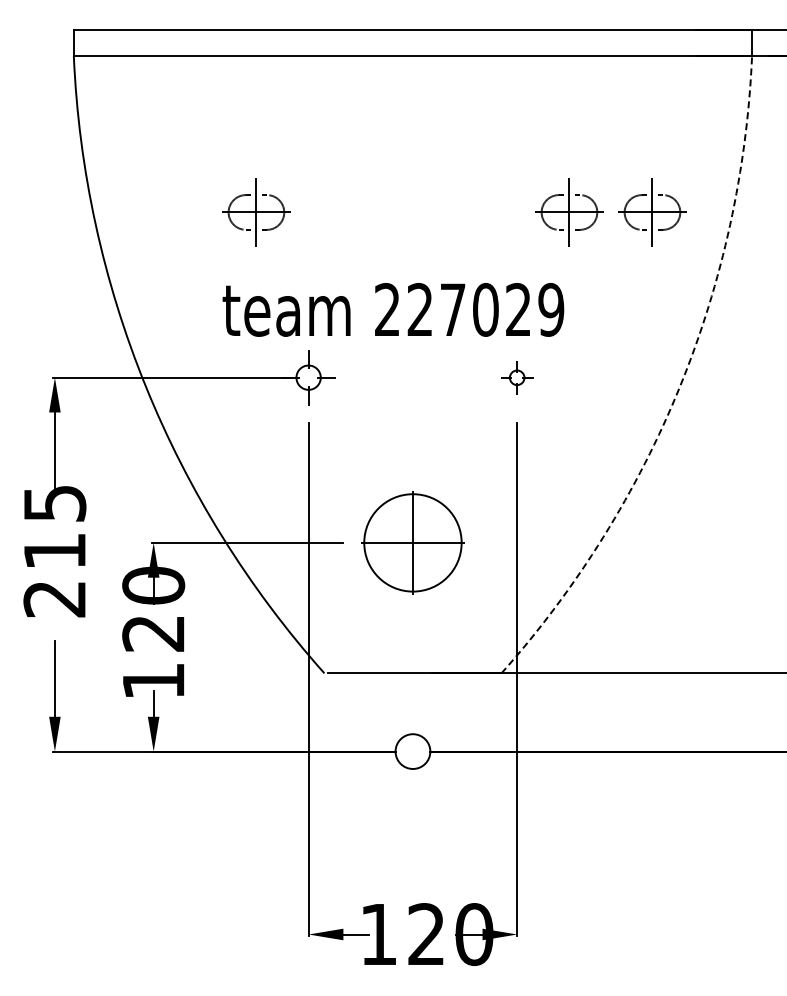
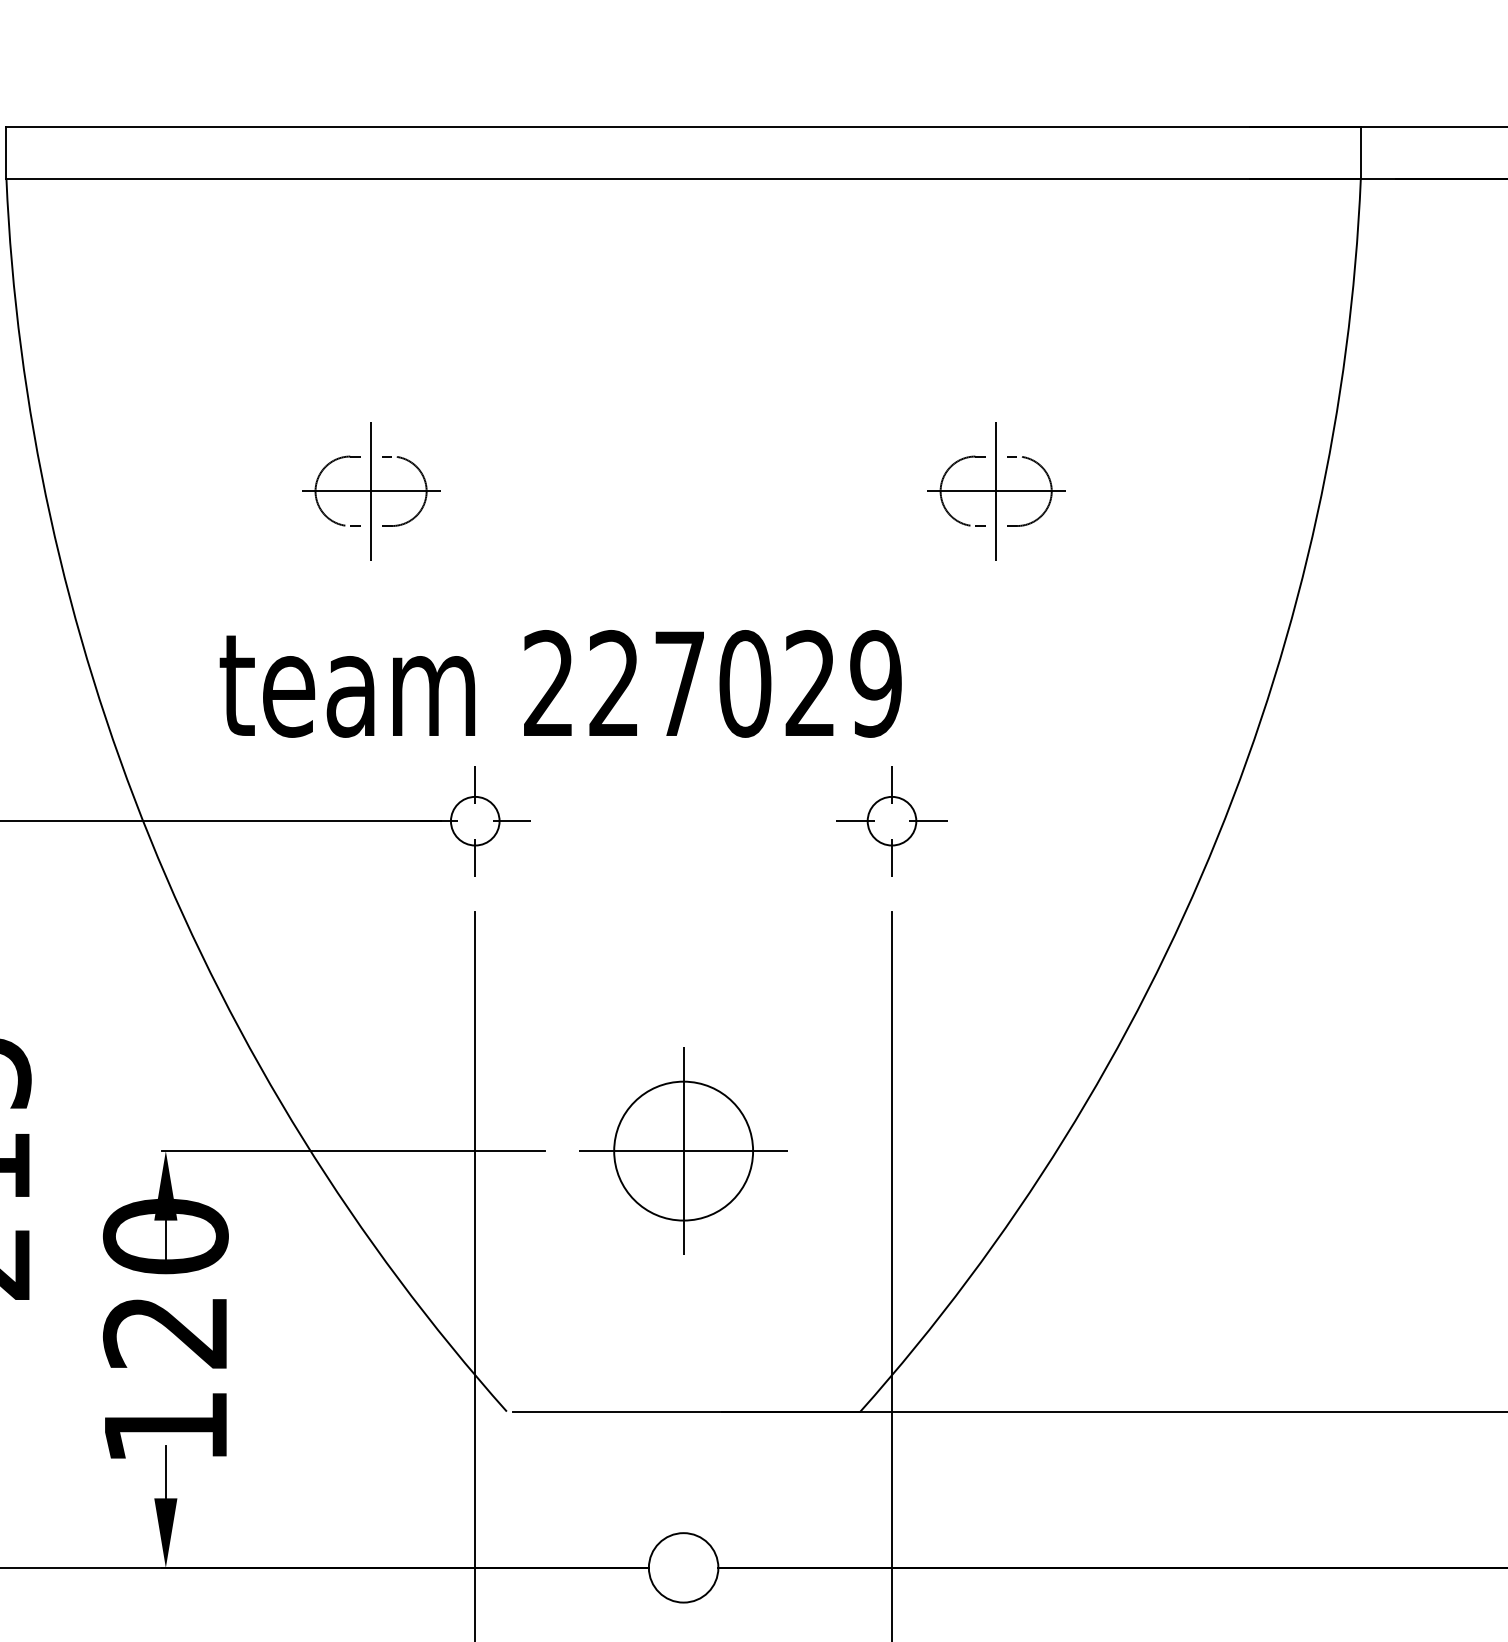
part: (652, 212) -> (1161, 491), removed
text: (393, 309) -> (560, 683), moved
part: (516, 377) -> (890, 820), size x1.67
arc: (680, 386) -> (1217, 838), dashed -> solid
circle: (412, 542) -> (682, 1150), size x0.71

